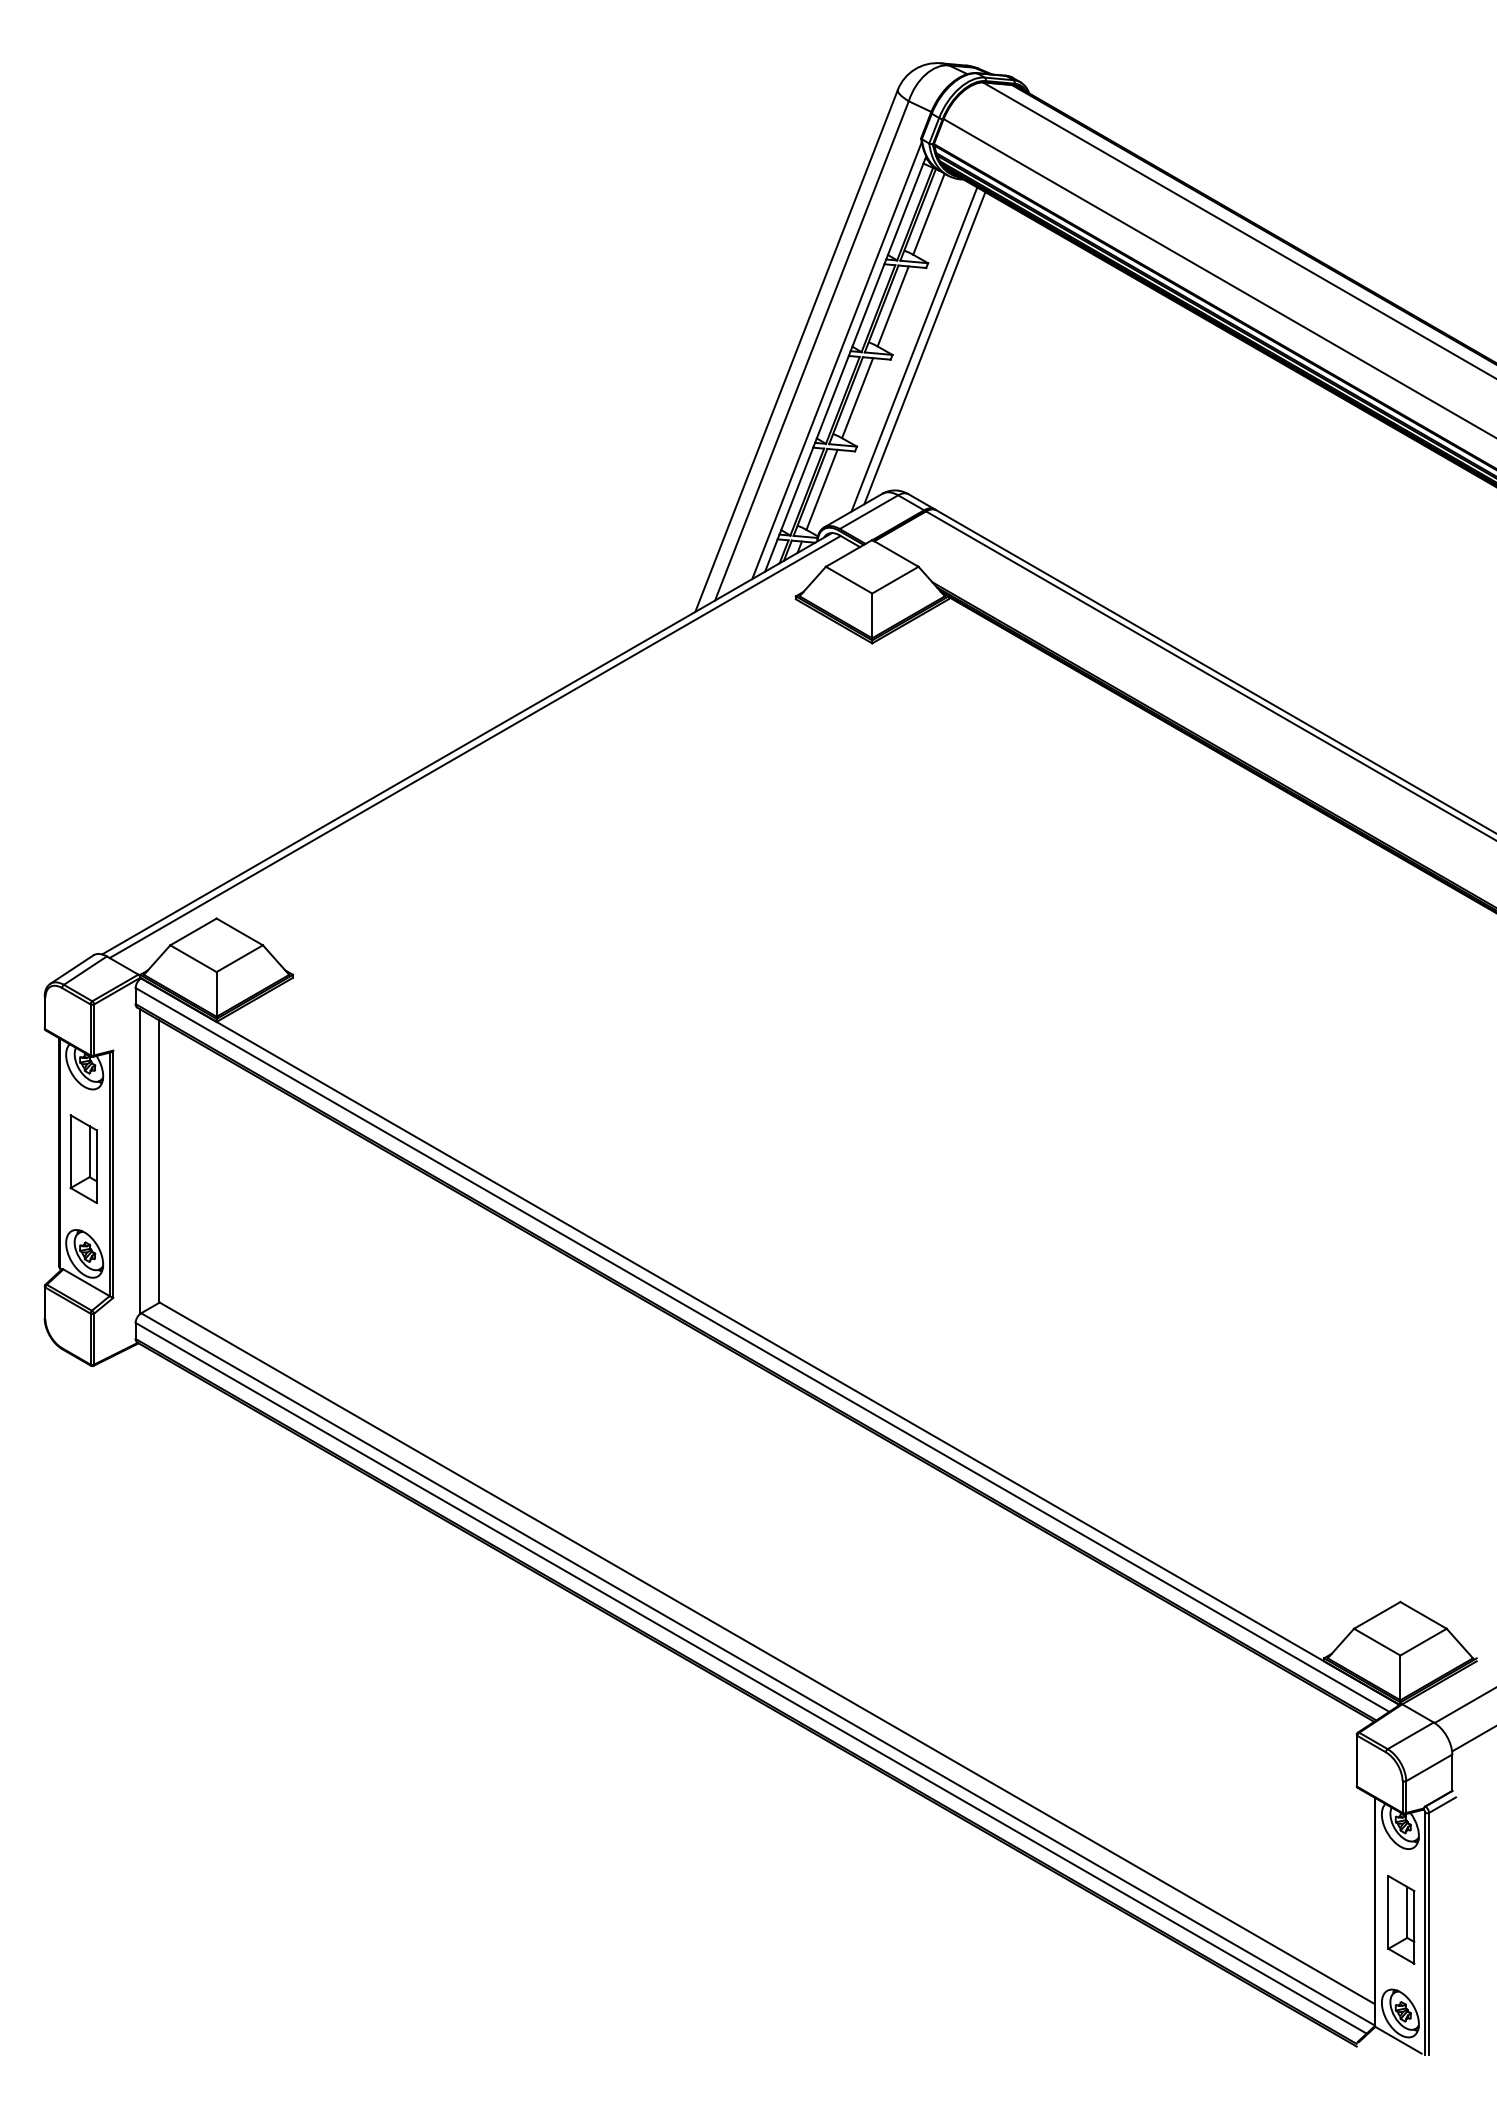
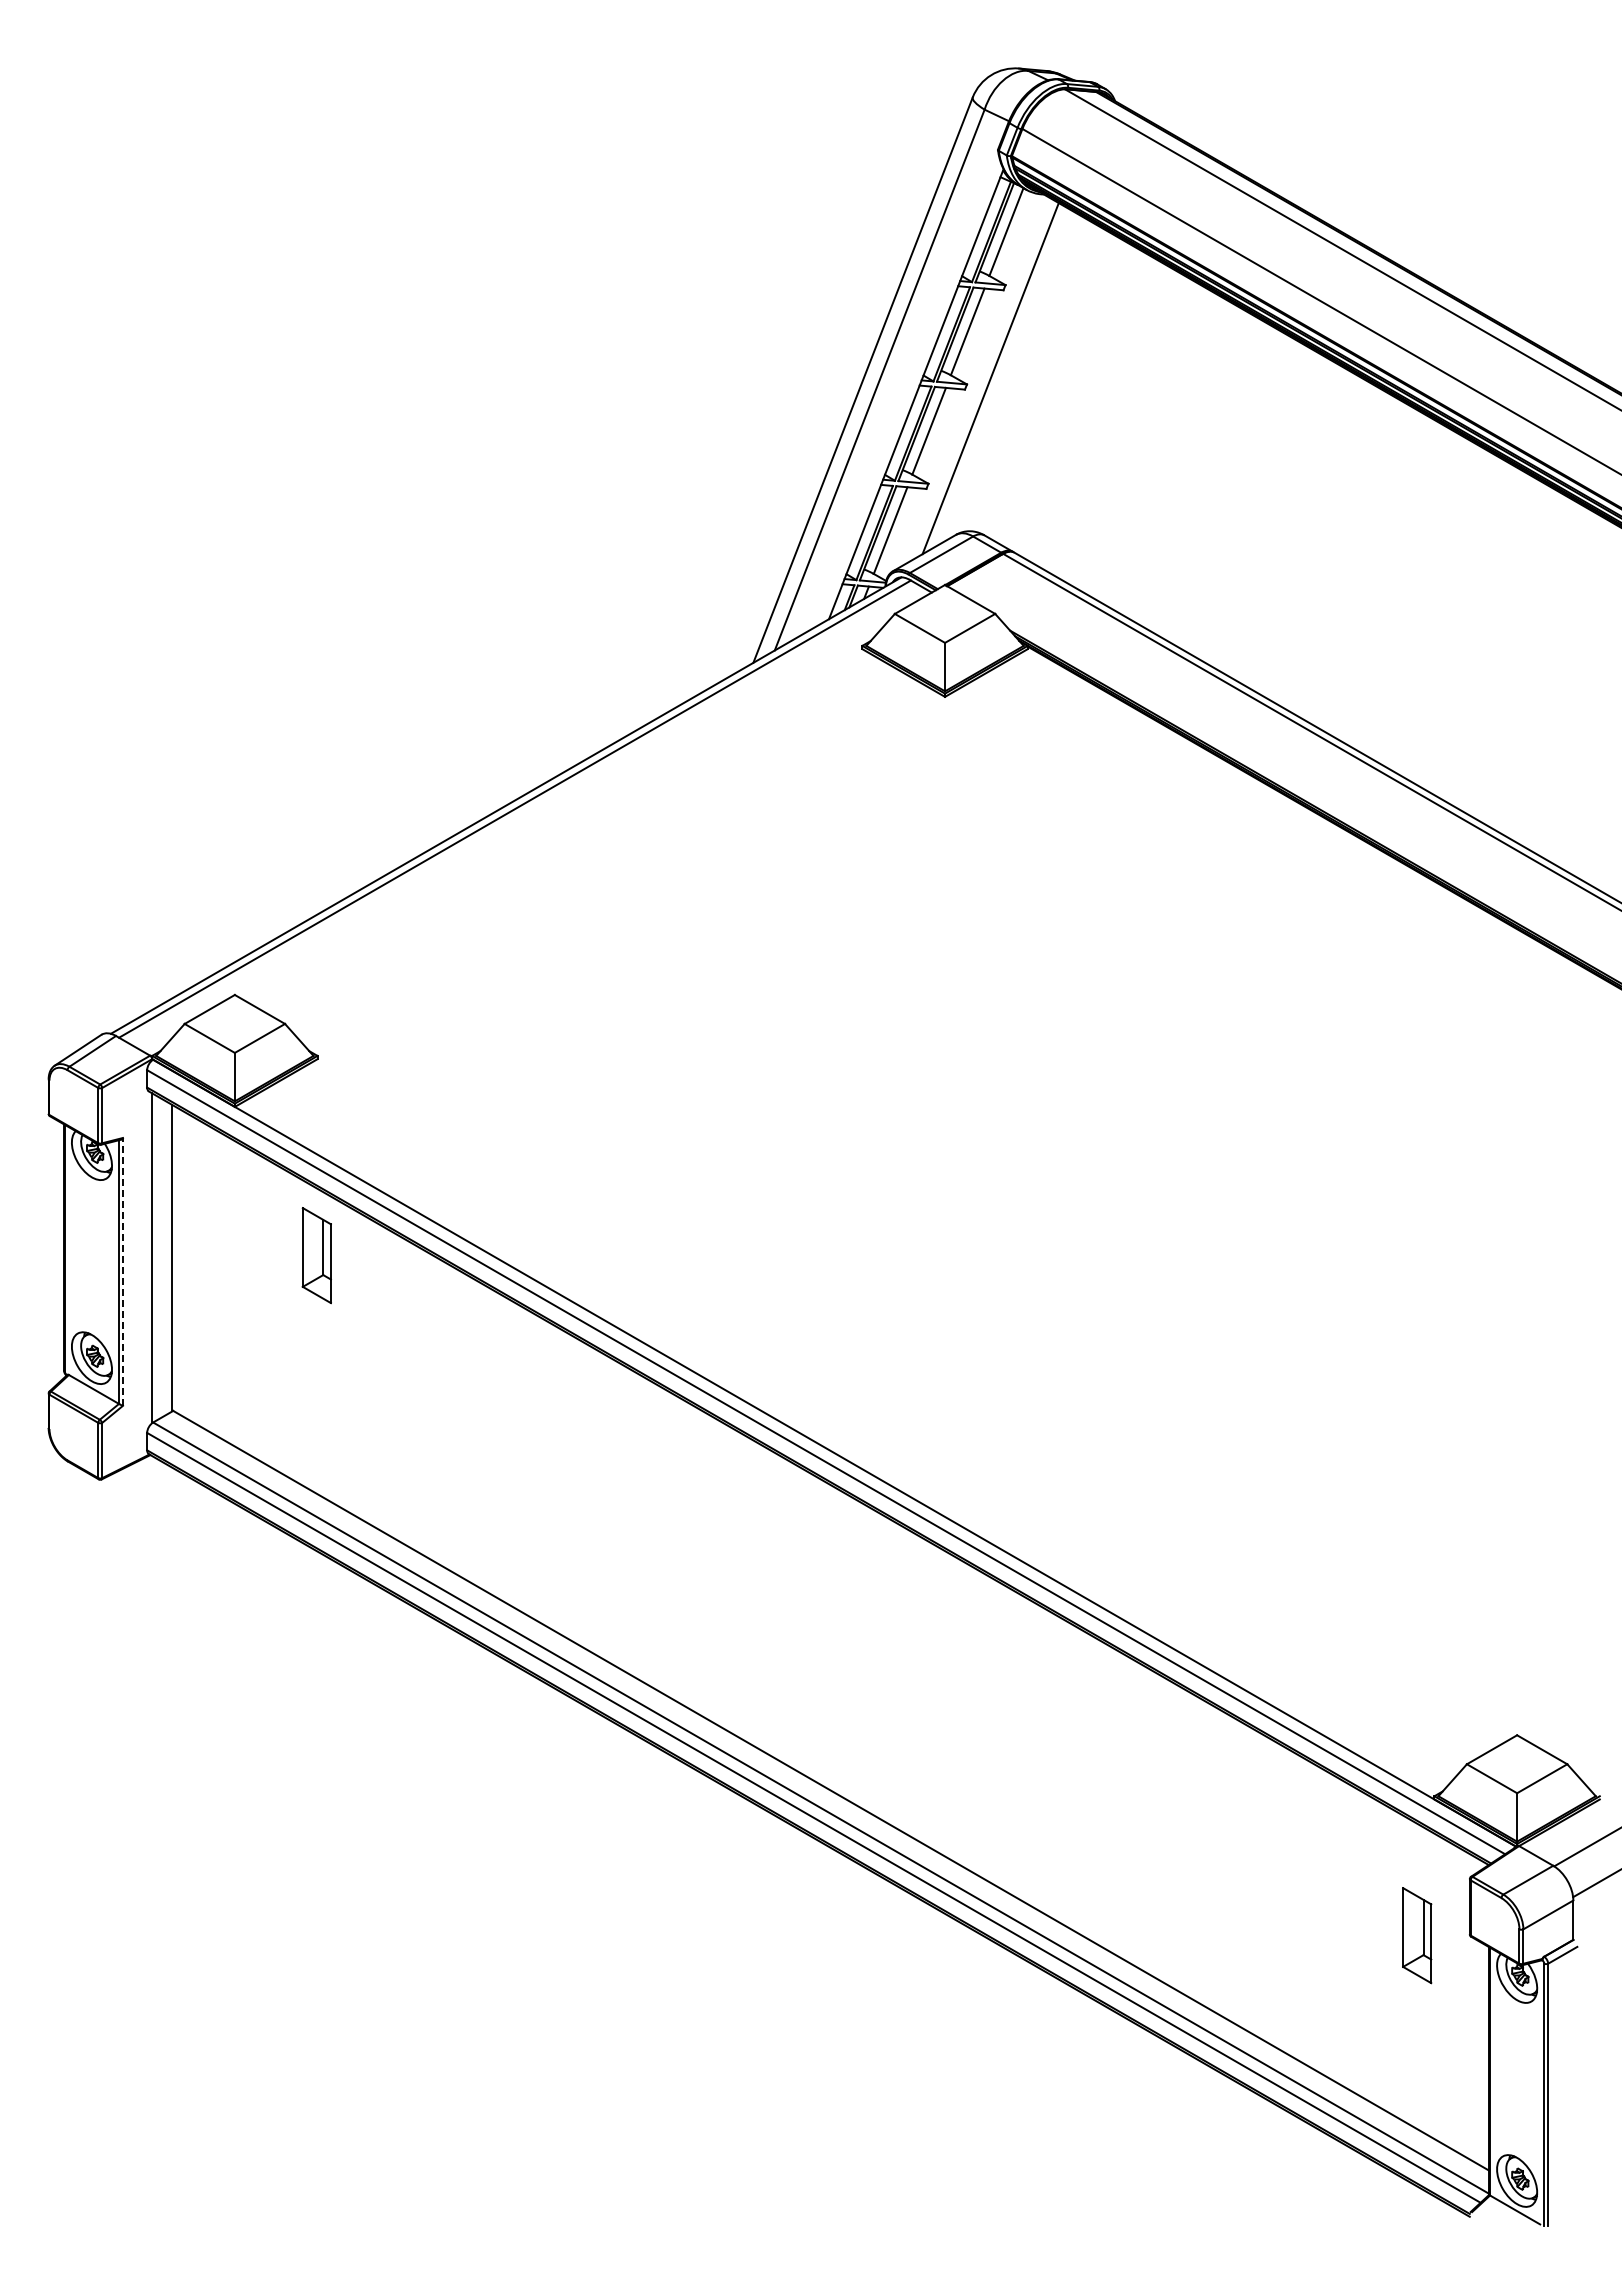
line: (924, 348) -> (1001, 377), removed
line: (836, 360) -> (906, 390), removed
part: (83, 1159) -> (316, 1255), moved
line: (113, 1173) -> (123, 1271), solid -> dashed
part: (1401, 1919) -> (1417, 1935), moved

